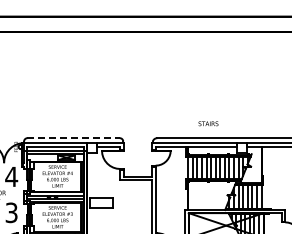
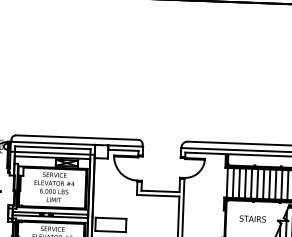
text: (208, 123) -> (252, 218), moved
line: (74, 138) -> (78, 138), dashed -> solid

